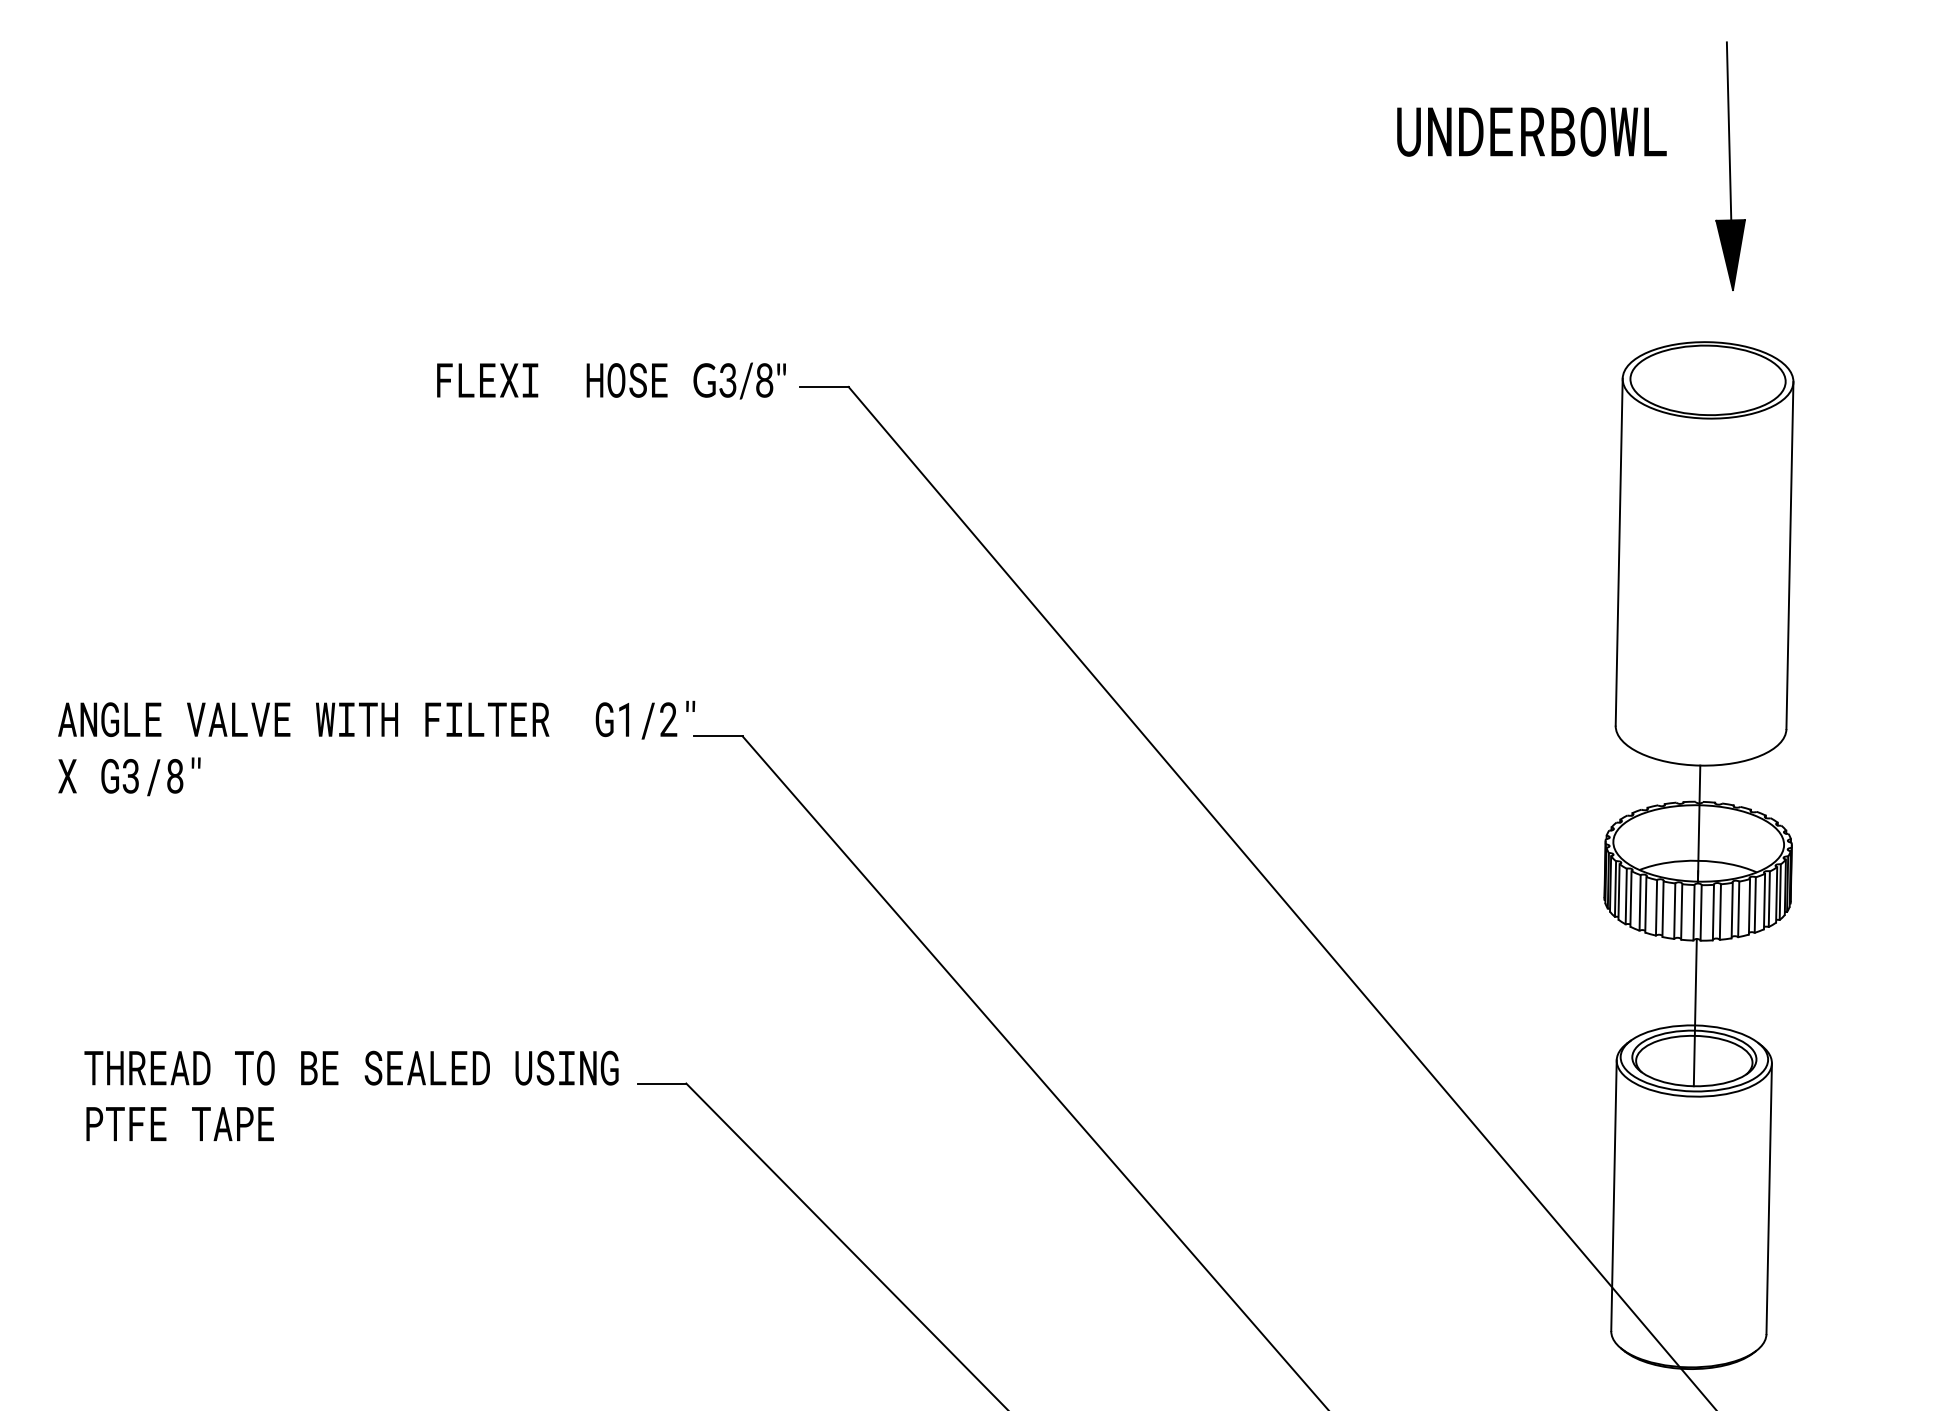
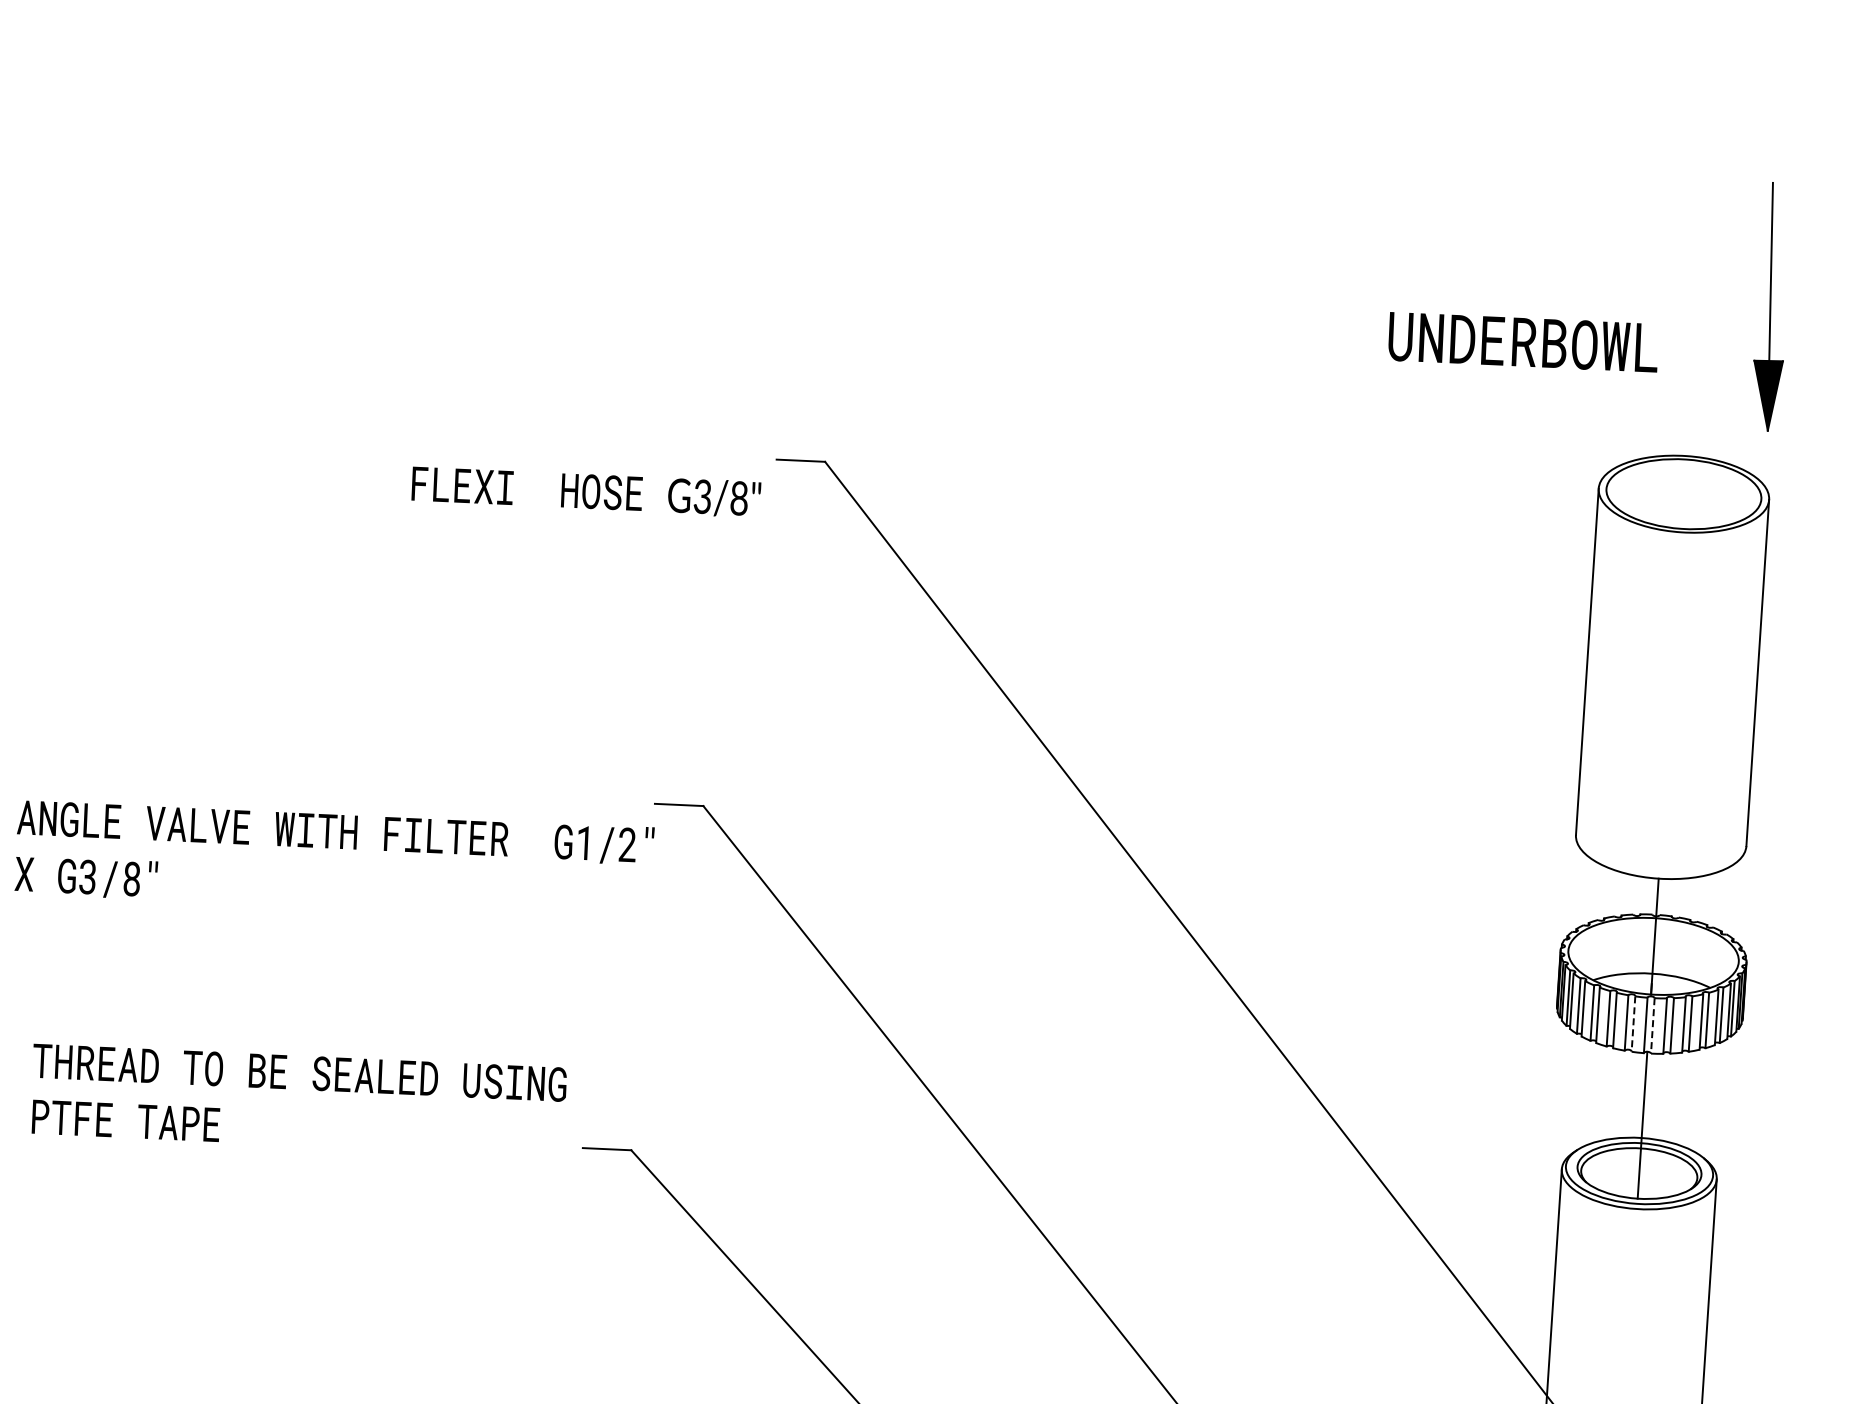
text: (1531, 131) -> (1523, 341), moved
part: (1730, 165) -> (1770, 306), moved
text: (611, 380) -> (586, 491), moved
text: (376, 748) -> (334, 860), moved
line: (1681, 912) -> (1633, 1024), solid -> dashed
line: (1701, 912) -> (1653, 1025), solid -> dashed
text: (351, 1095) -> (298, 1100), moved

